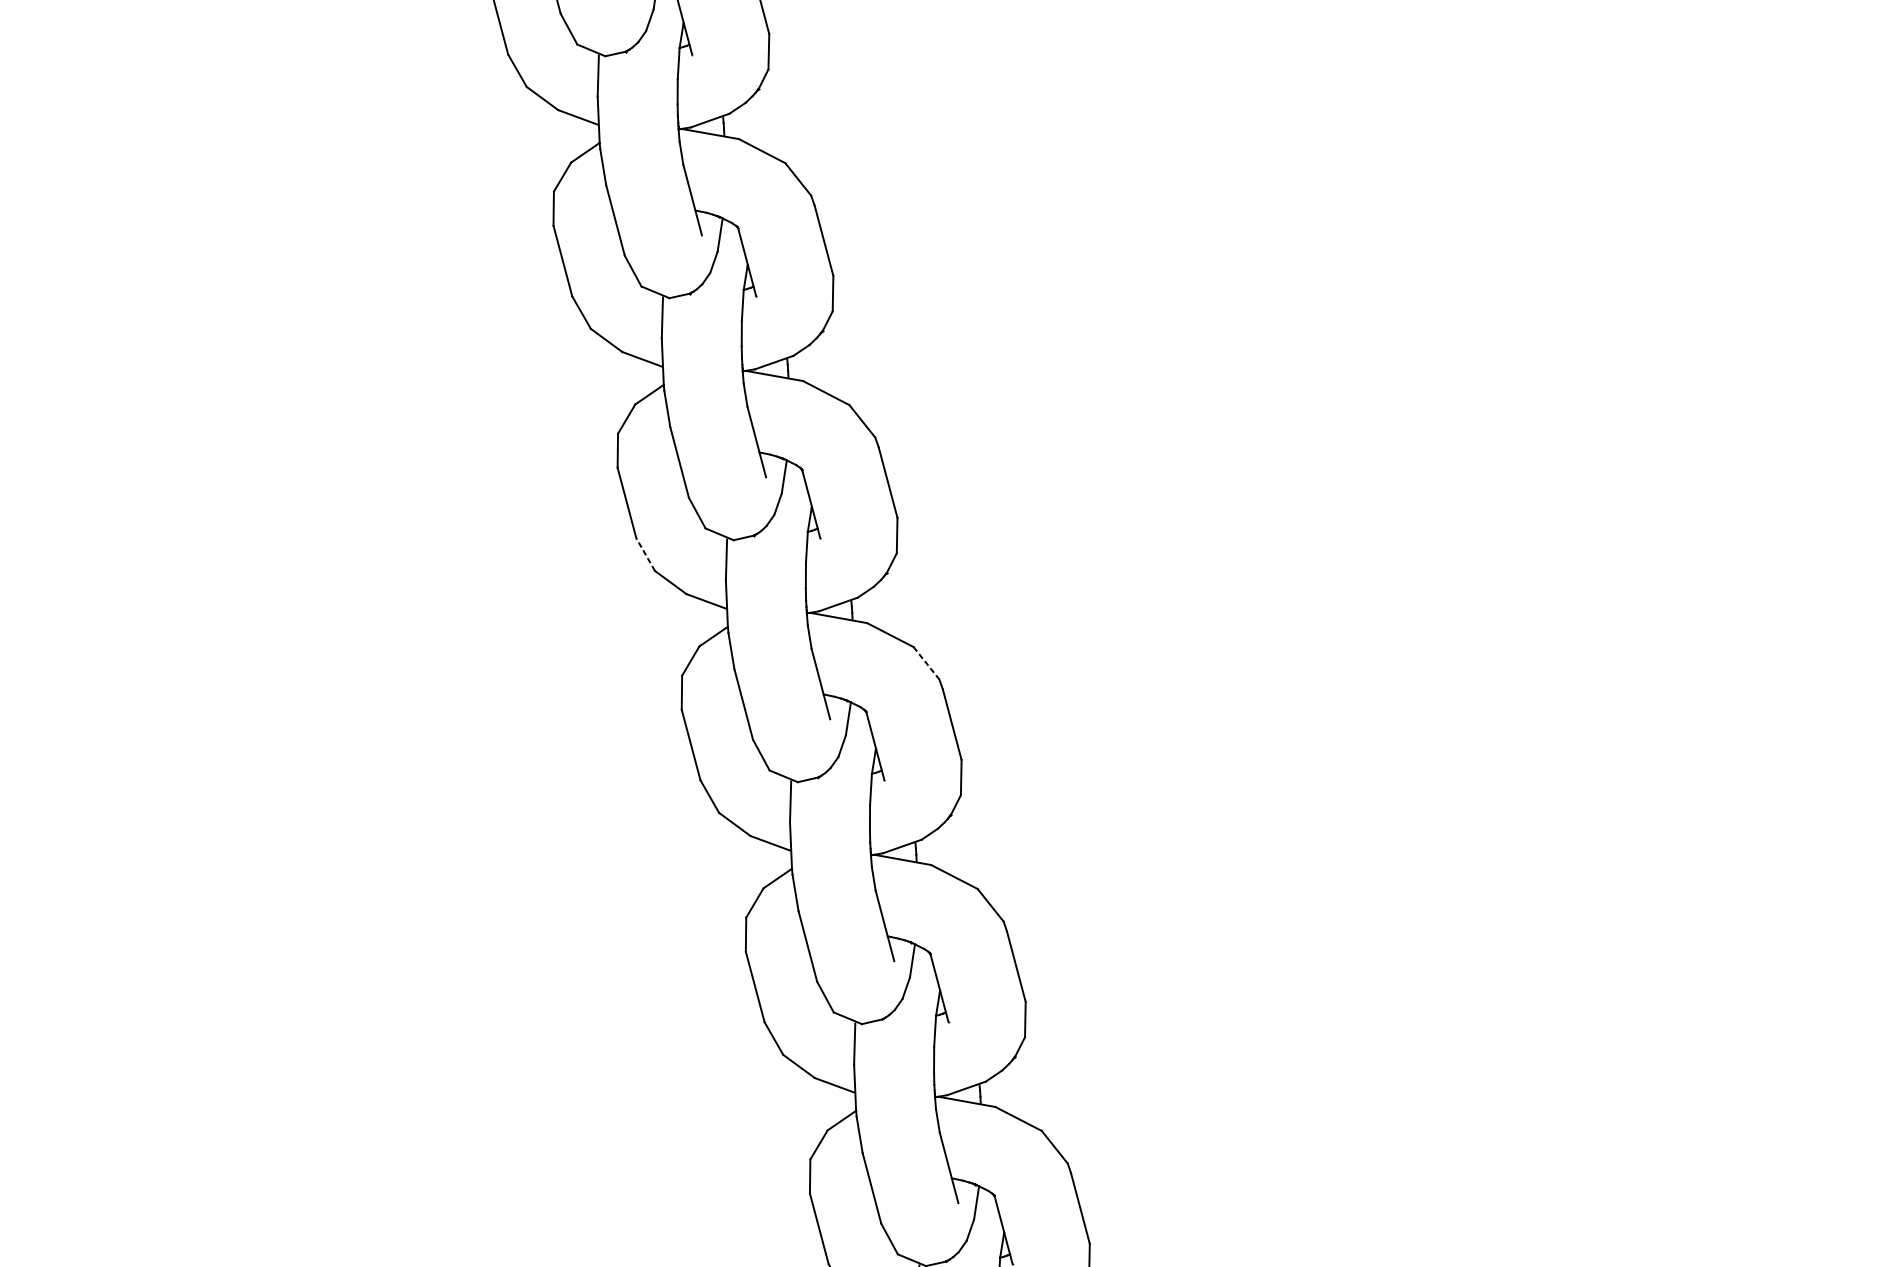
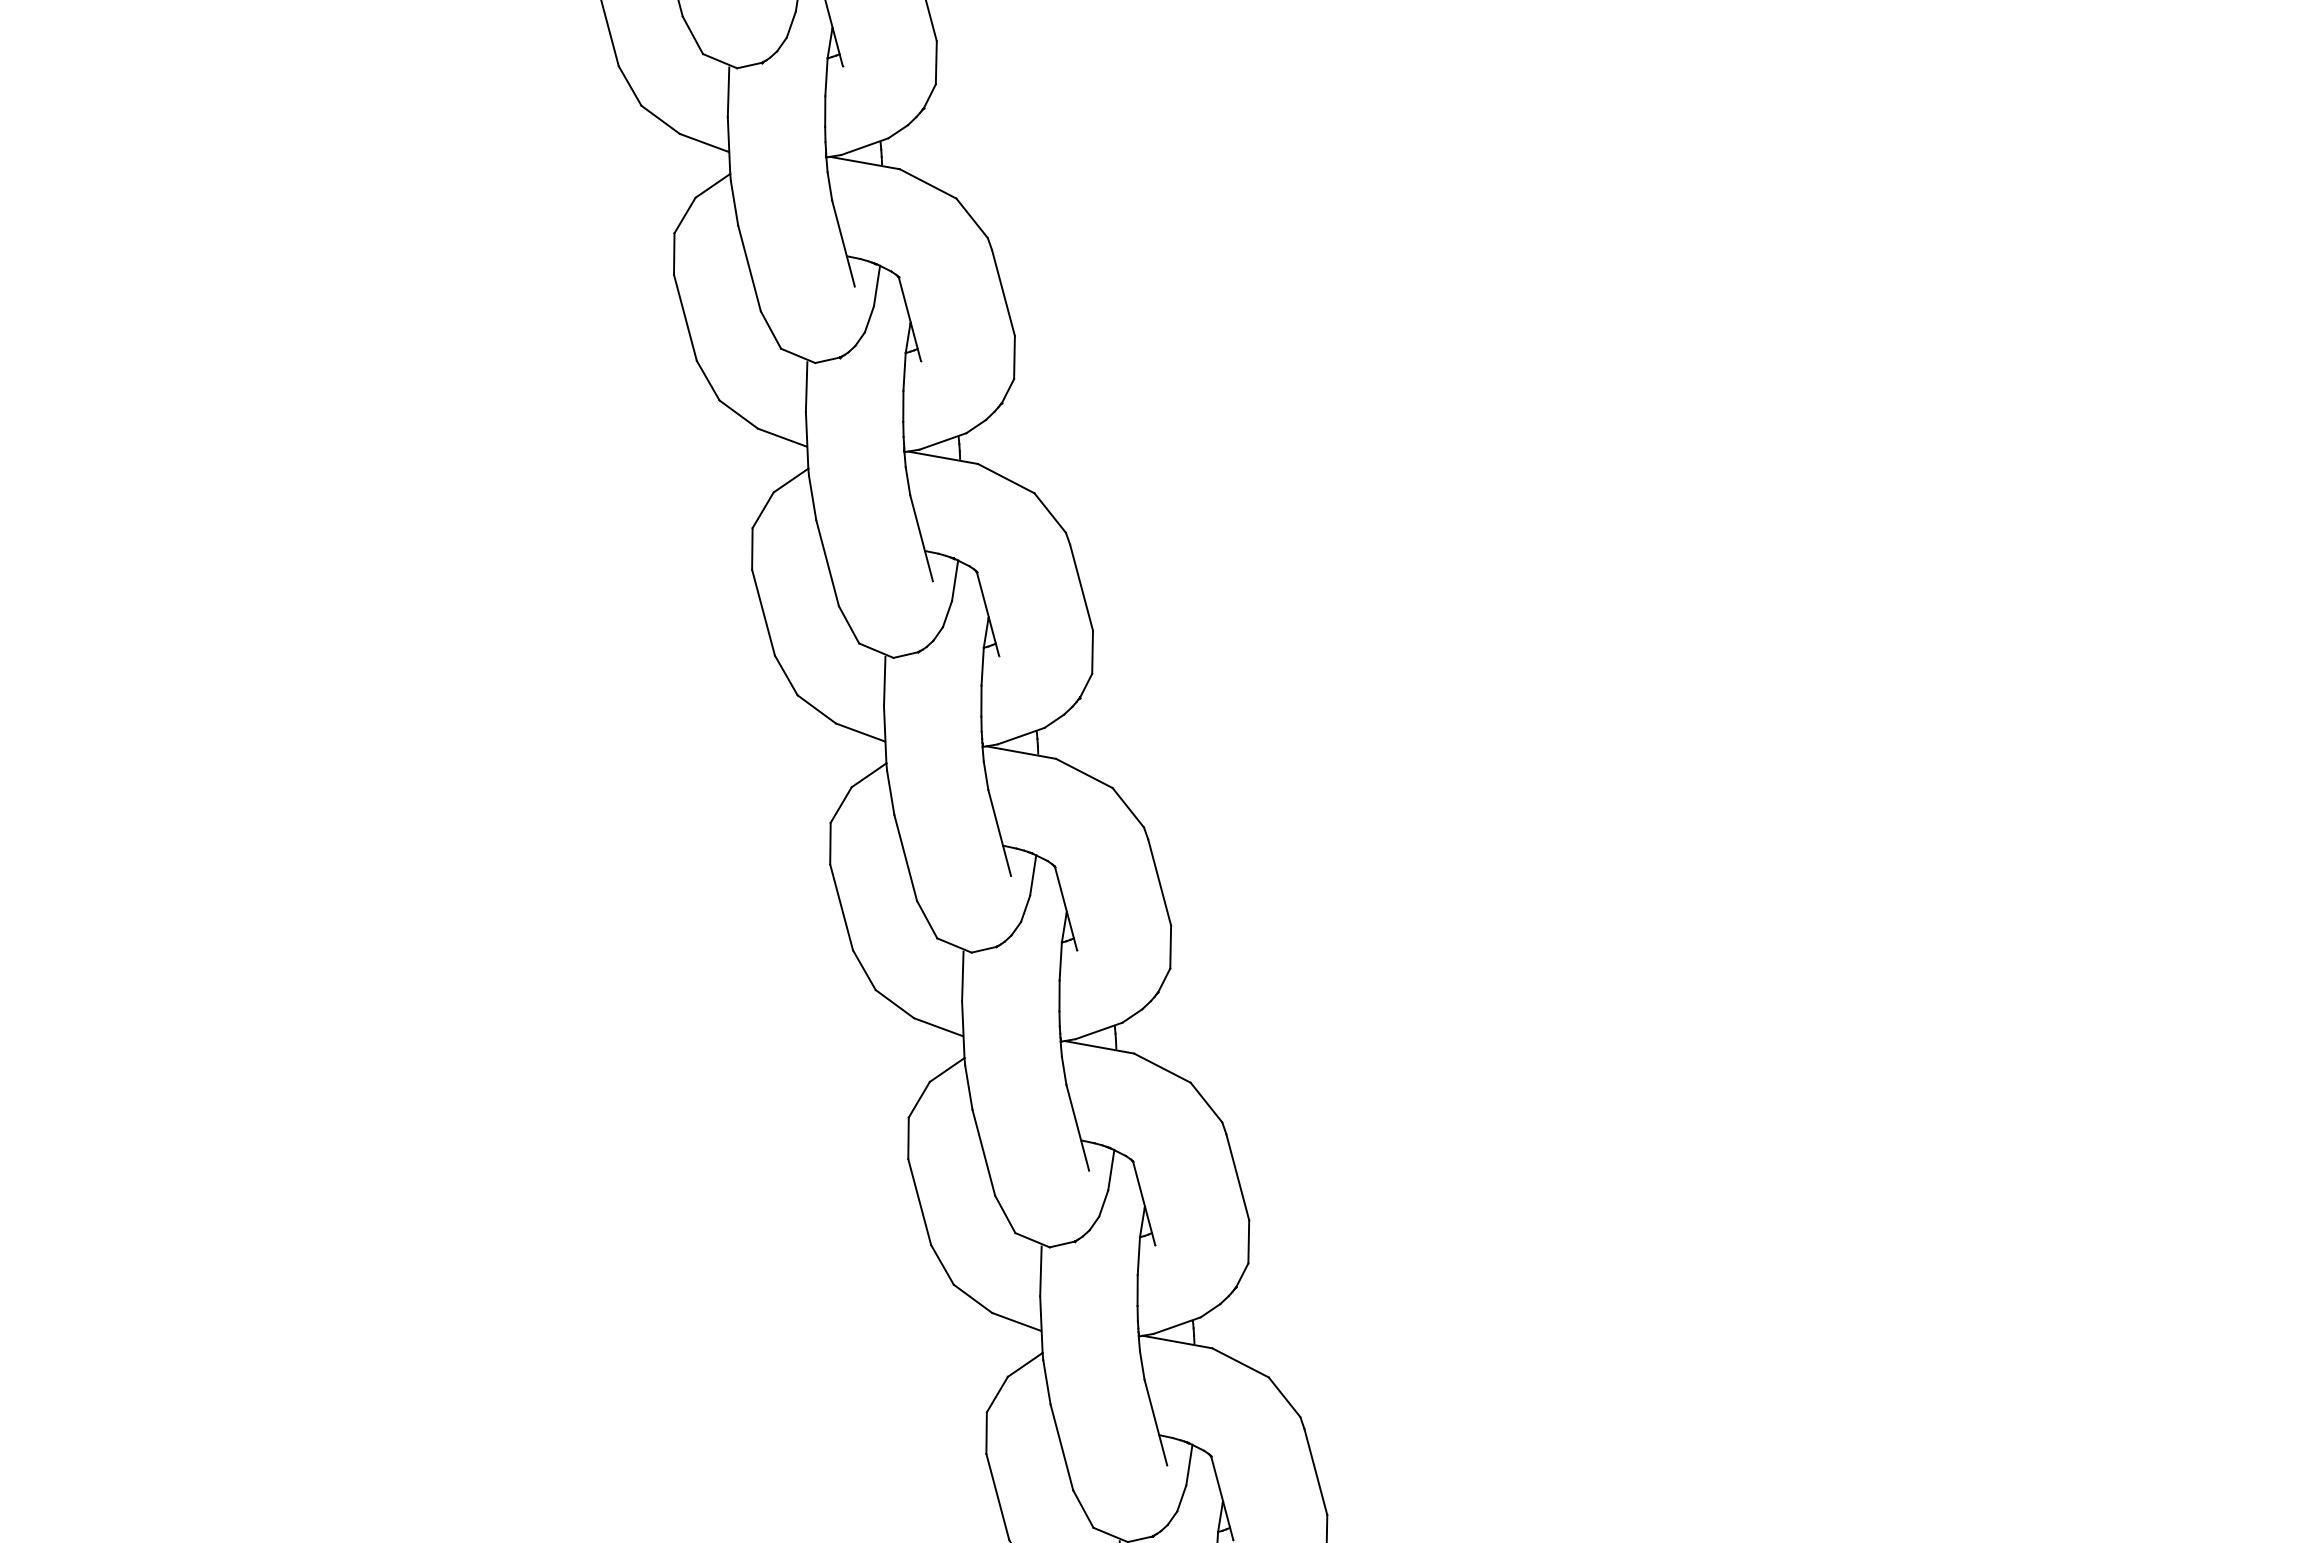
line: (645, 554) -> (786, 675), dashed -> solid
line: (926, 663) -> (1128, 808), dashed -> solid

